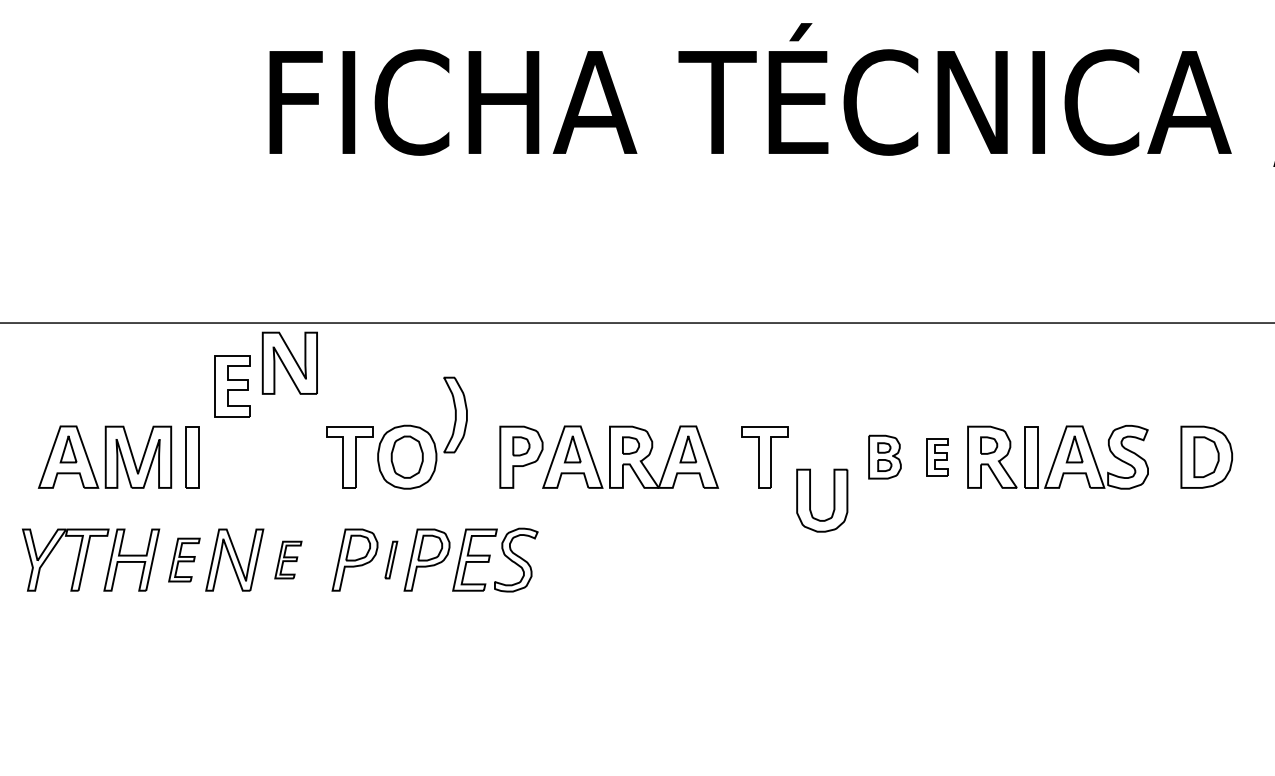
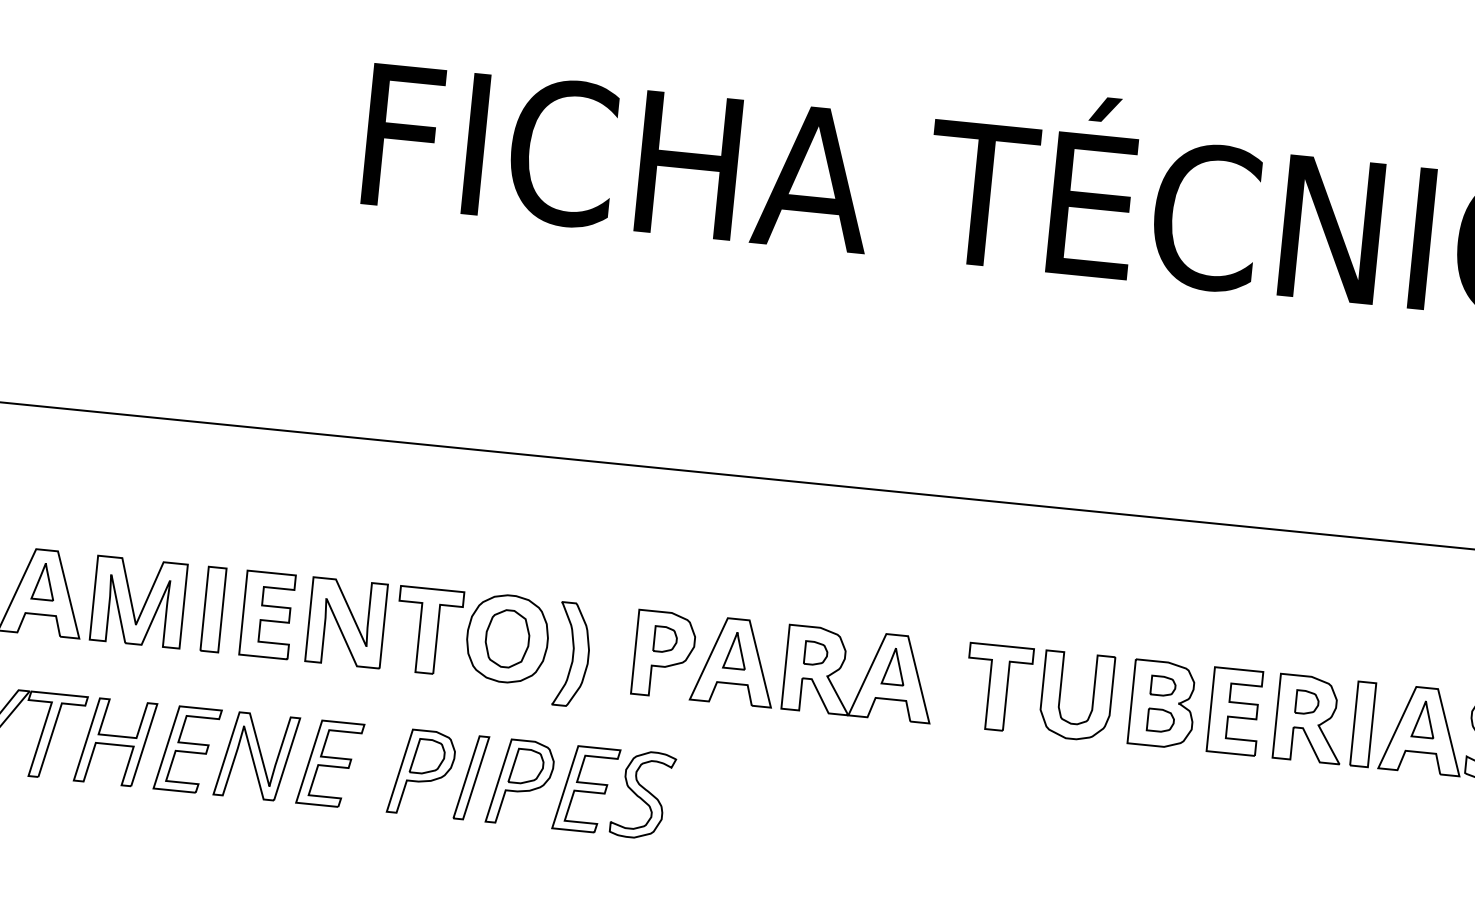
part: (289, 362) -> (346, 621), moved
part: (232, 386) -> (267, 615), moved
part: (455, 414) -> (572, 654), moved
part: (884, 456) -> (1162, 703), size x1.43
part: (937, 457) -> (1234, 711), size x1.67
part: (833, 500) -> (1092, 697), moved
part: (184, 559) -> (187, 748), size x1.43
part: (288, 559) -> (330, 762), size x1.67
part: (391, 559) -> (471, 776), size x1.67

